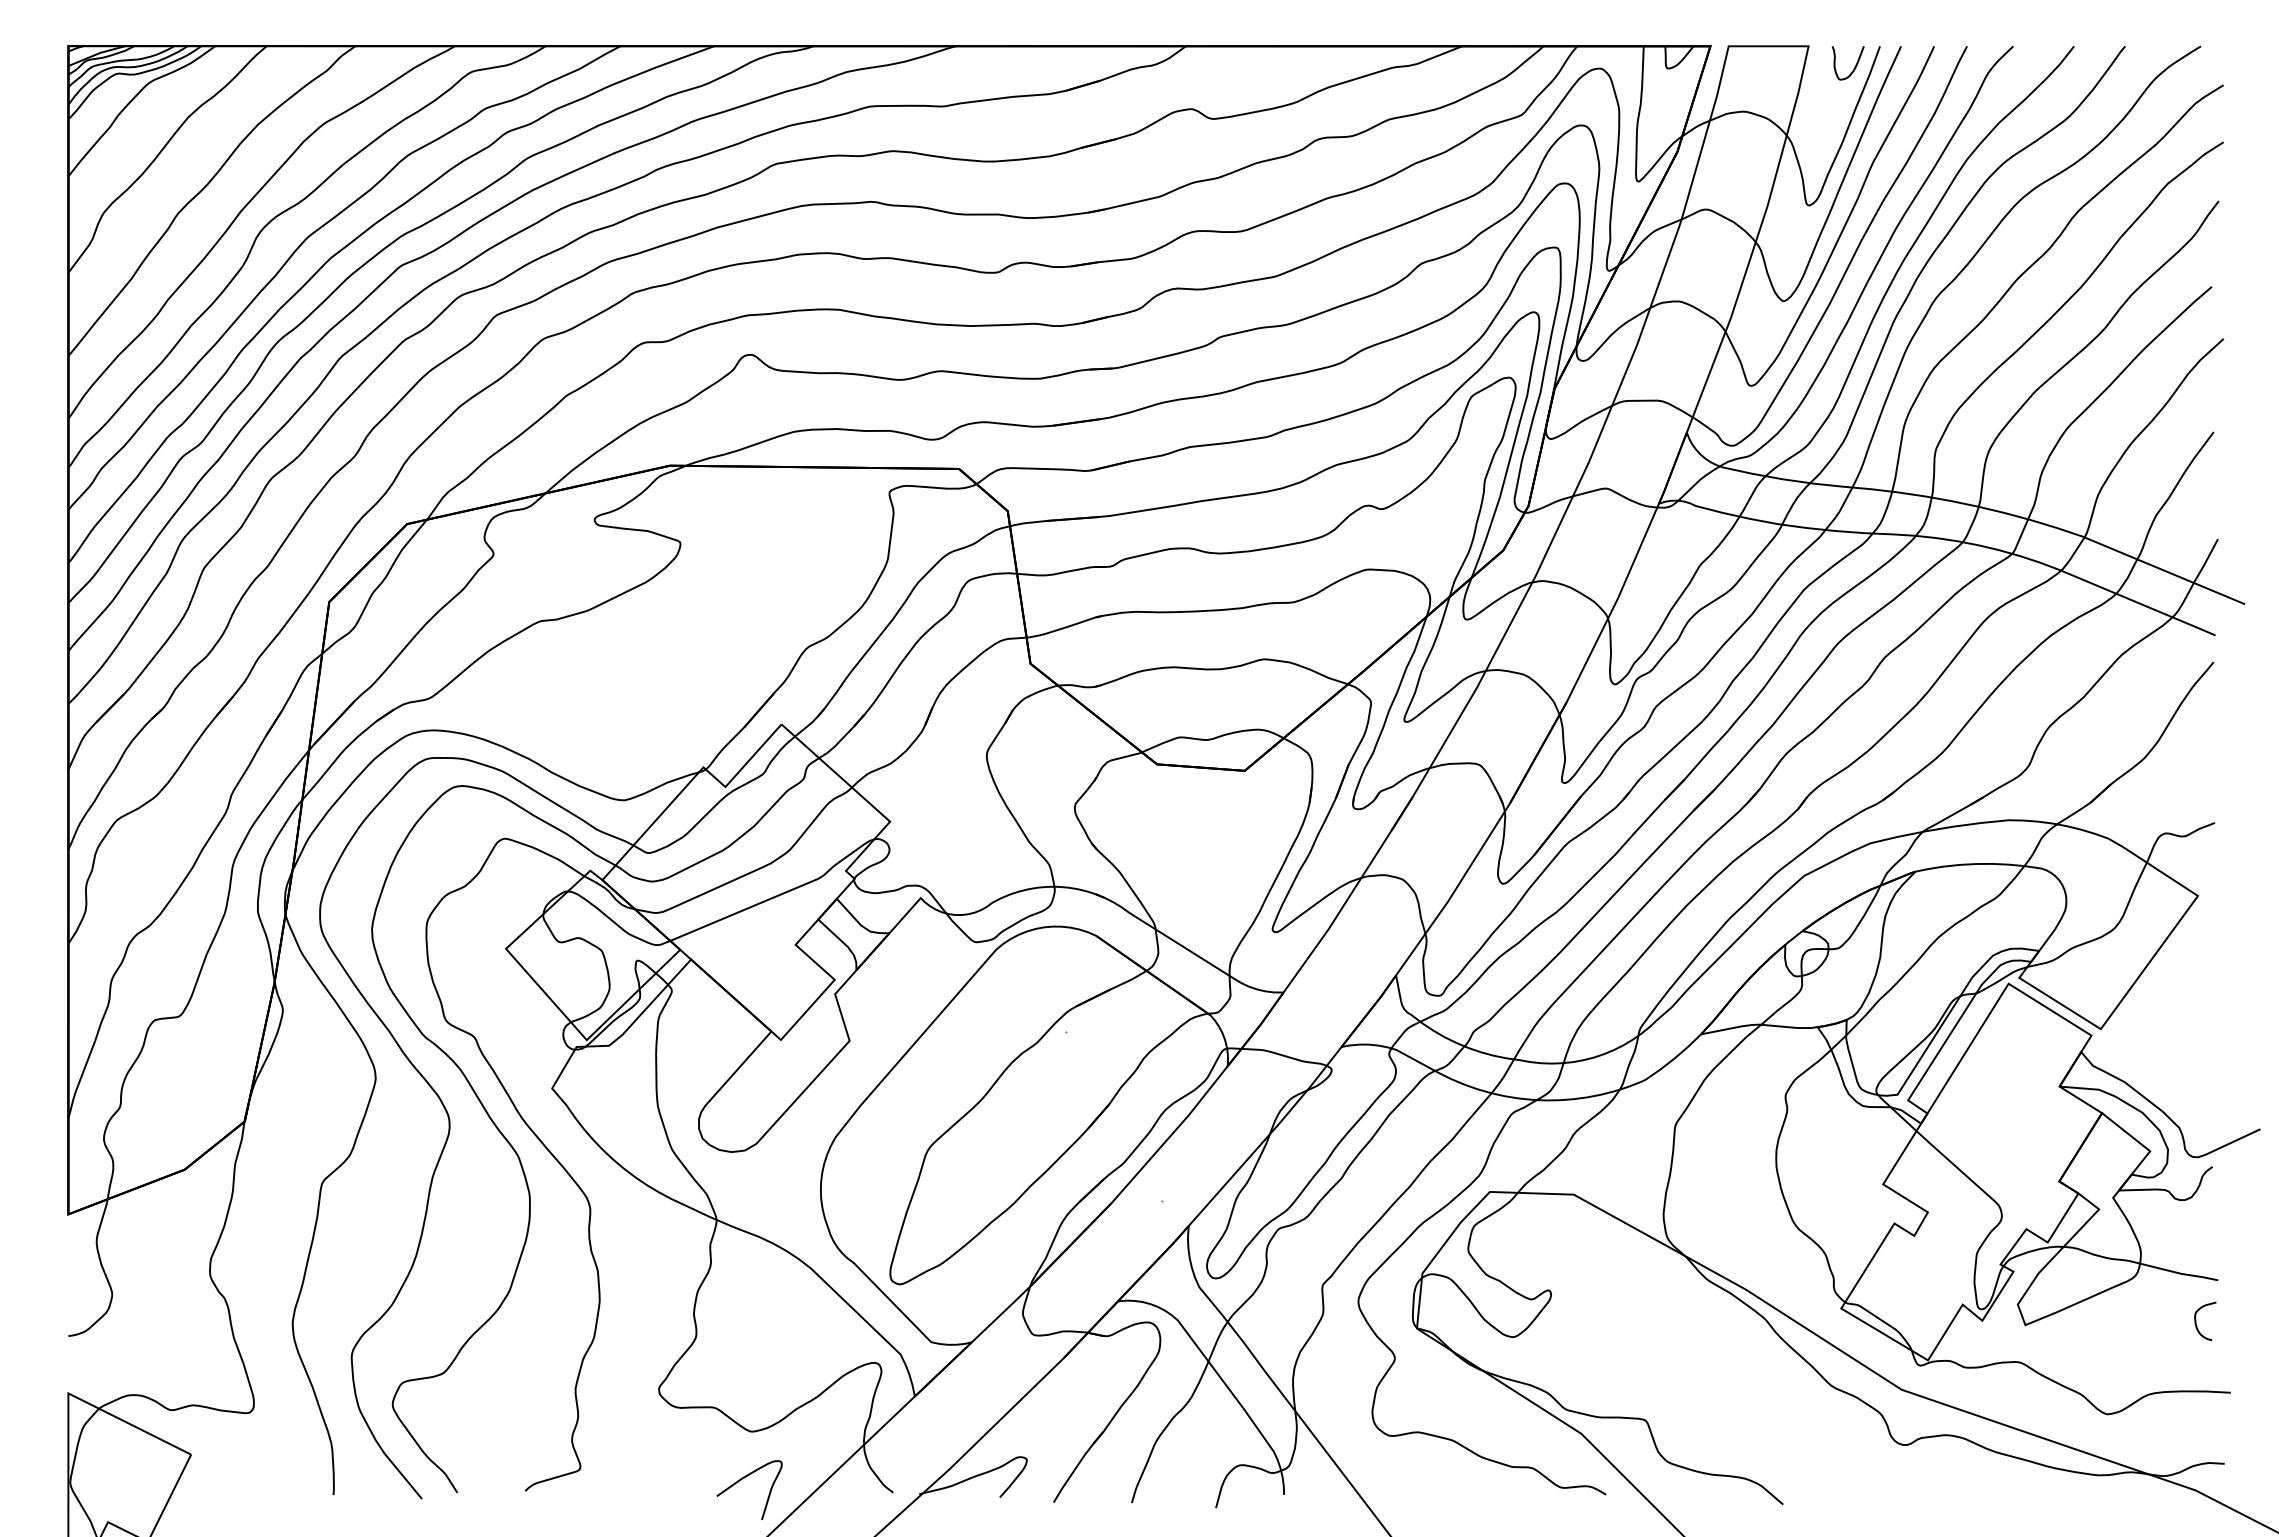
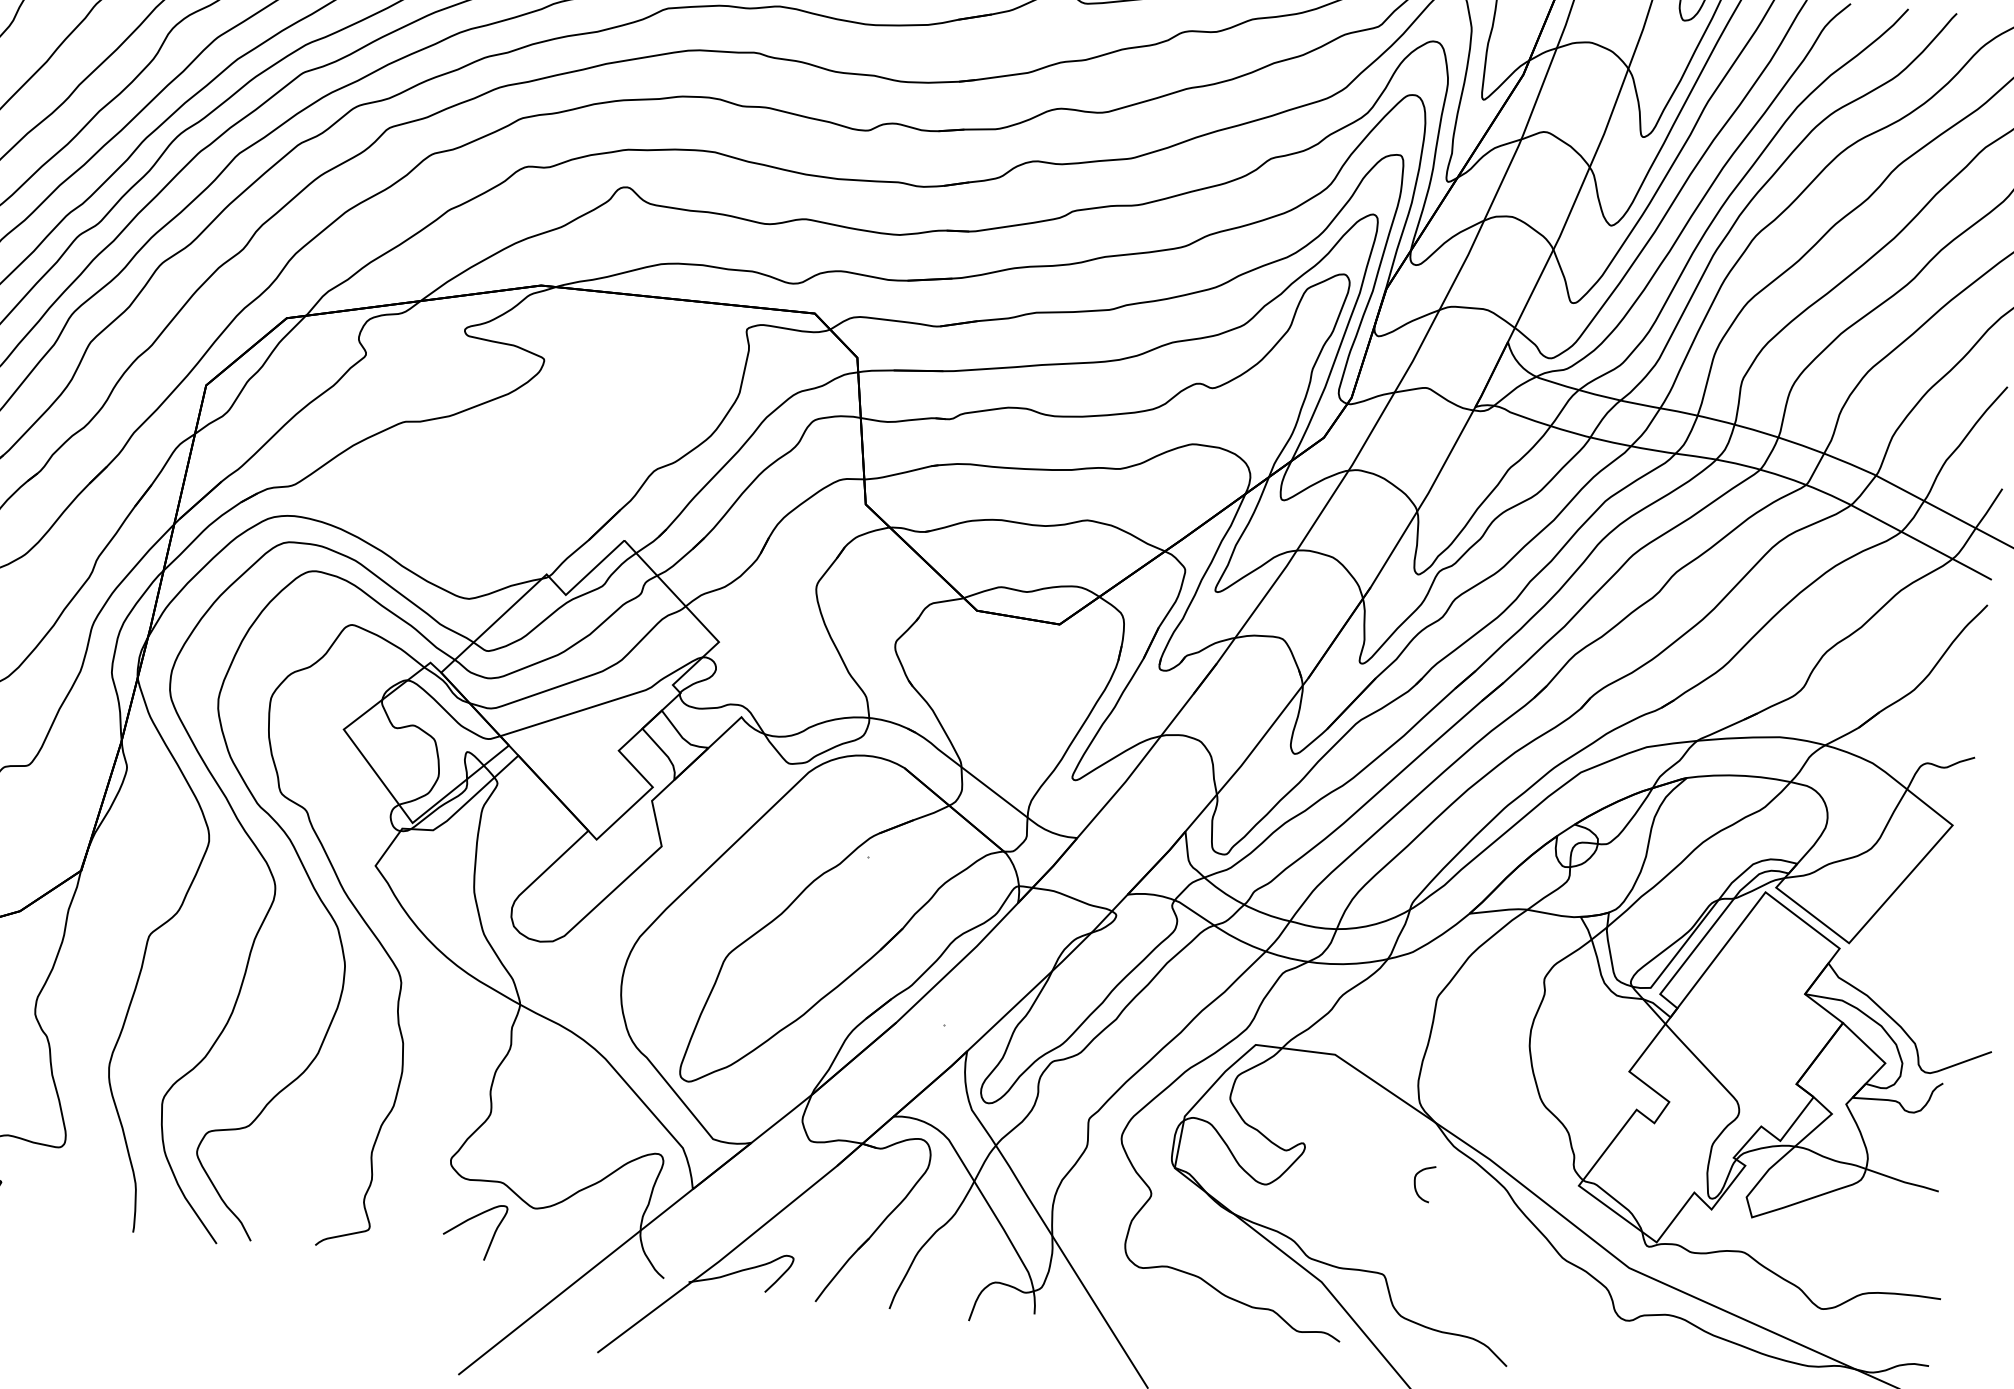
curve: (2196, 1321) -> (1415, 1183), moved
curve: (741, 1480) -> (467, 1221), moved

